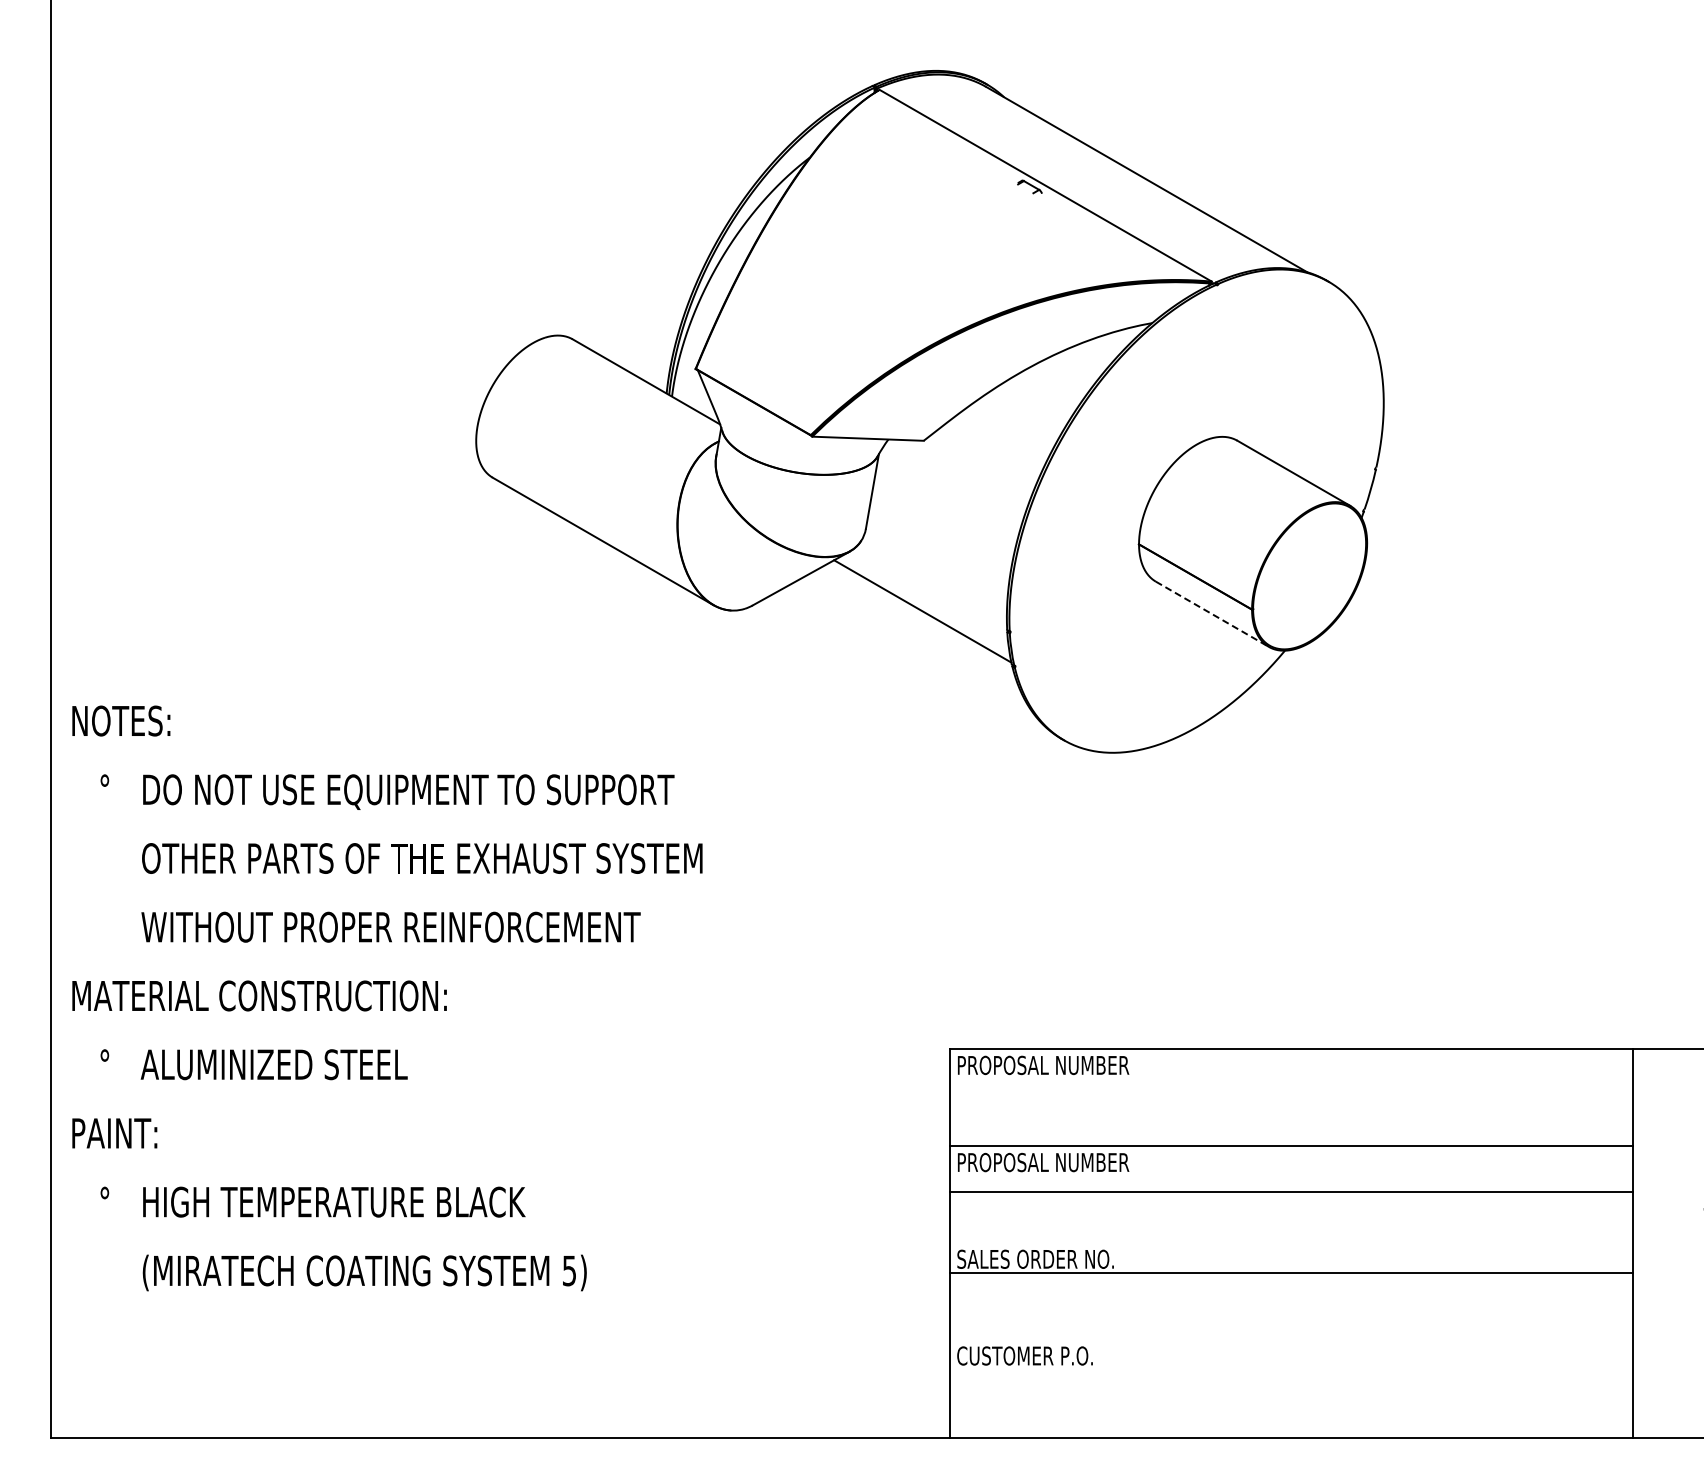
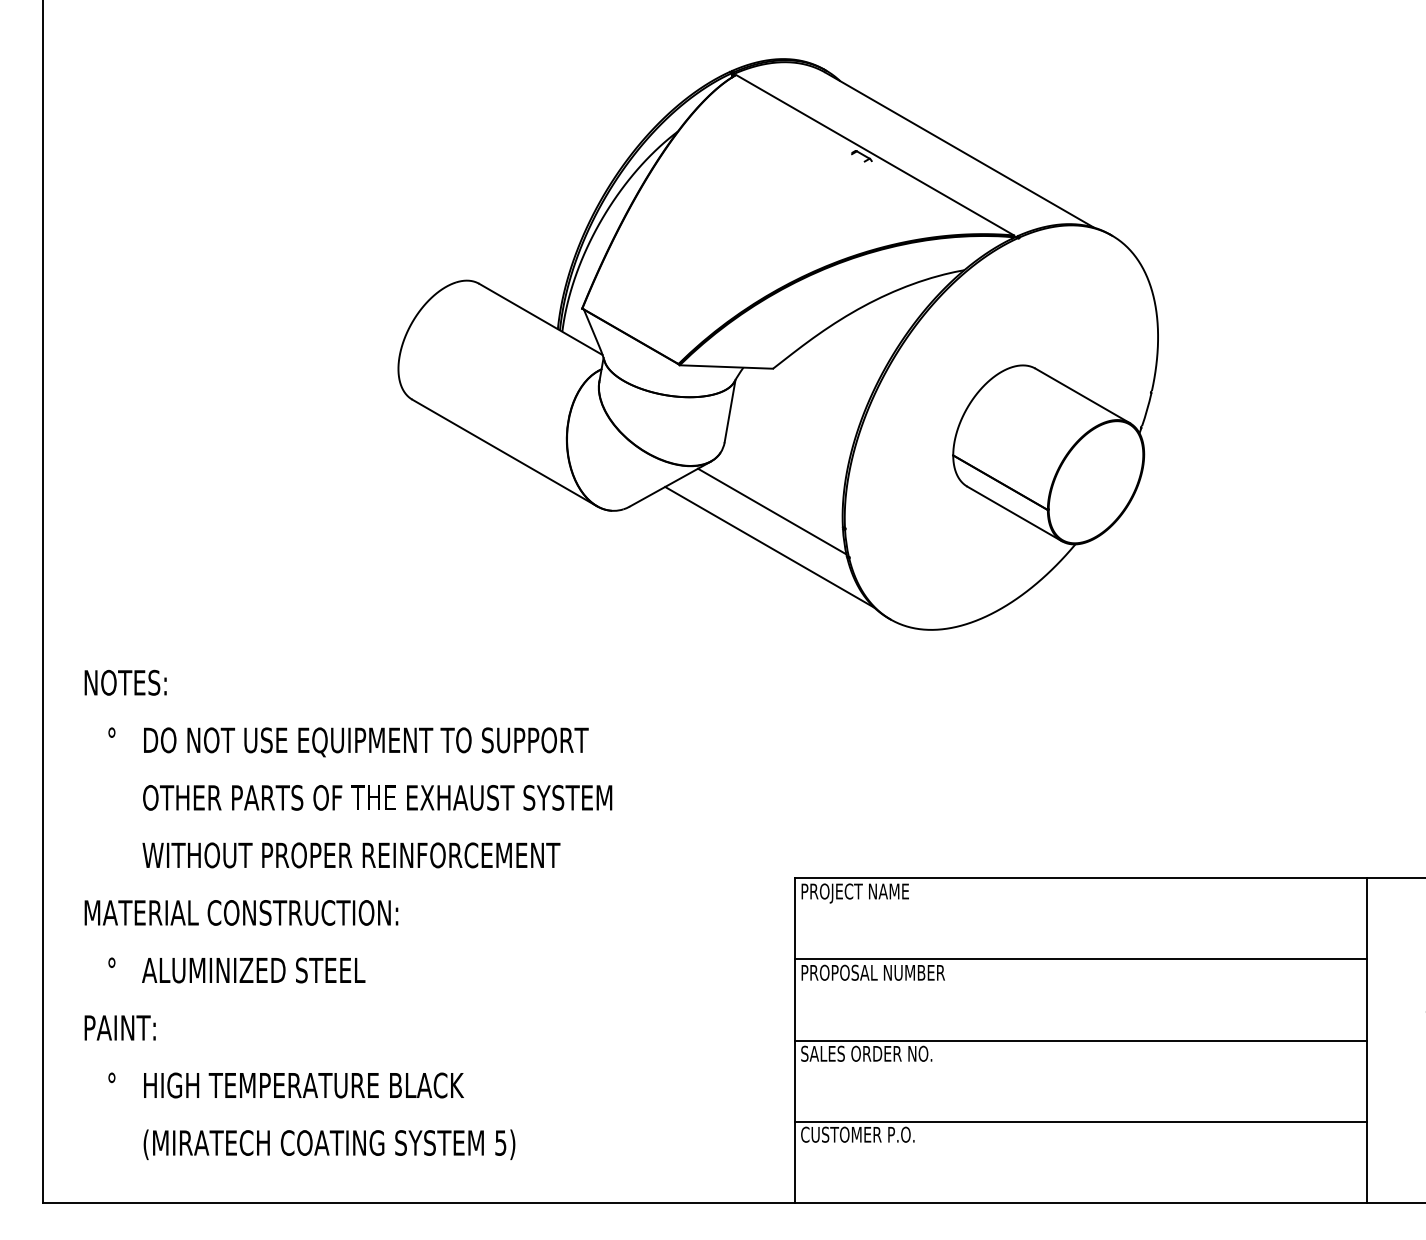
line: (1212, 614) -> (1014, 514), dashed -> solid
line: (919, 654) -> (769, 547), added
text: (387, 998) -> (348, 915), moved
text: (1060, 1067) -> (887, 893), PROPOSAL NUMBER -> PROJECT NAME
line: (1291, 1192) -> (1080, 1040), moved
line: (1291, 1272) -> (1080, 1121), moved

